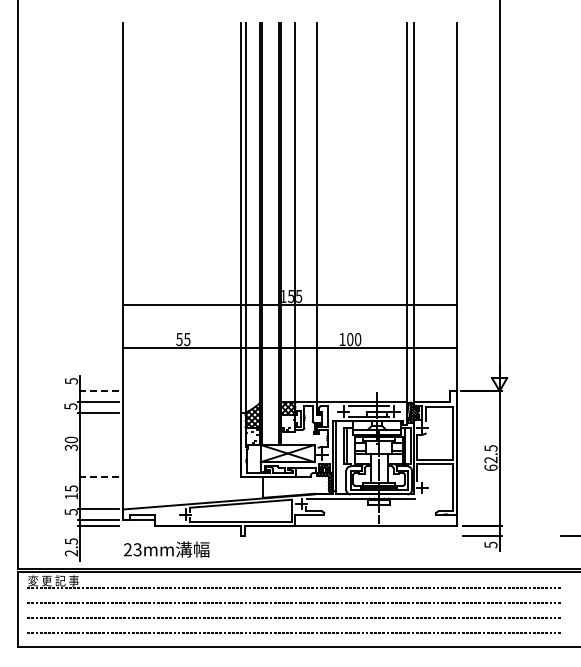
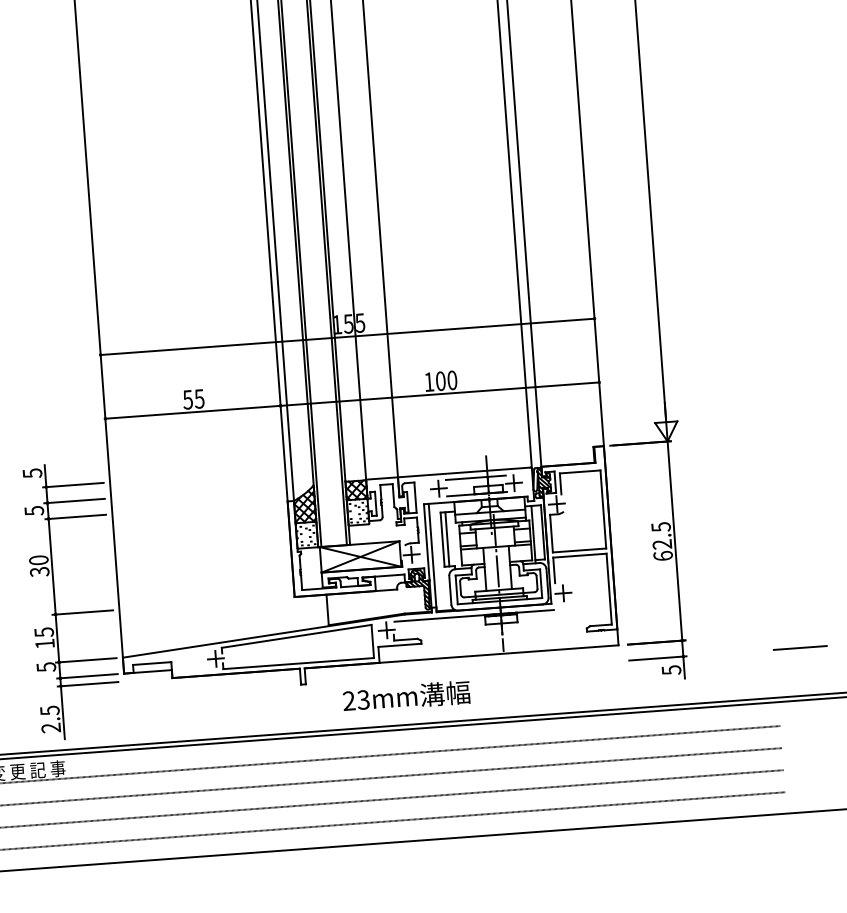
line: (97, 391) -> (72, 485), dashed -> solid
line: (97, 477) -> (81, 613), dashed -> solid
text: (166, 549) -> (406, 696), moved

